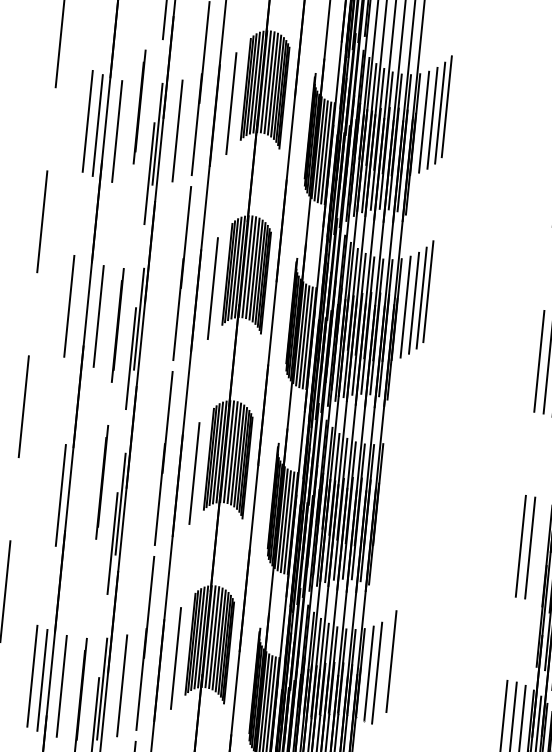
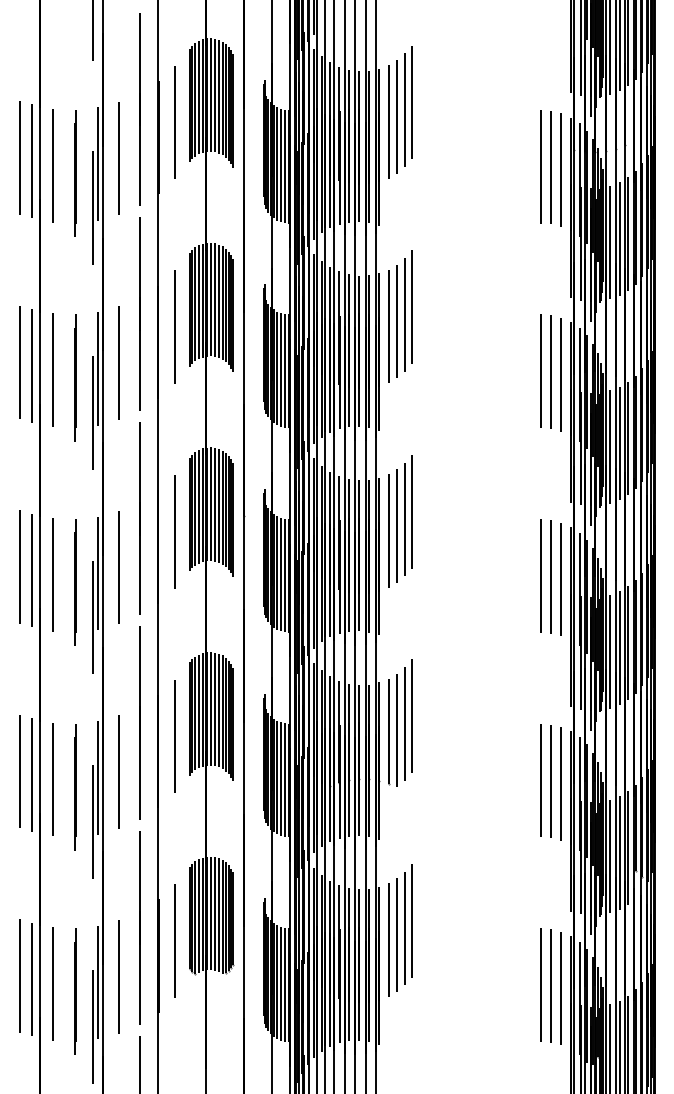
line: (139, 107) -> (75, 173), moved
line: (79, 310) -> (31, 365), added
line: (159, 315) -> (119, 362), added
line: (102, 482) -> (75, 582), moved
part: (398, 484) -> (400, 521), added
line: (50, 490) -> (19, 566), added
line: (140, 500) -> (119, 567), added
line: (79, 501) -> (52, 574), added
line: (539, 551) -> (561, 579), added
line: (385, 667) -> (405, 723), added

